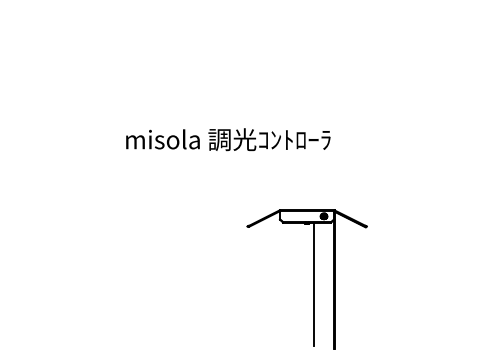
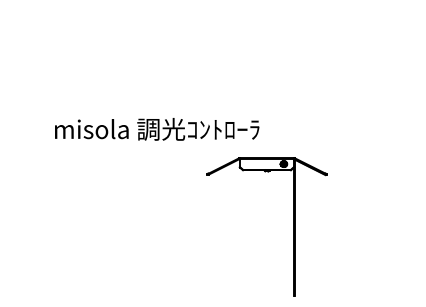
text: (228, 139) -> (157, 129), moved
line: (313, 284) -> (273, 232), removed

